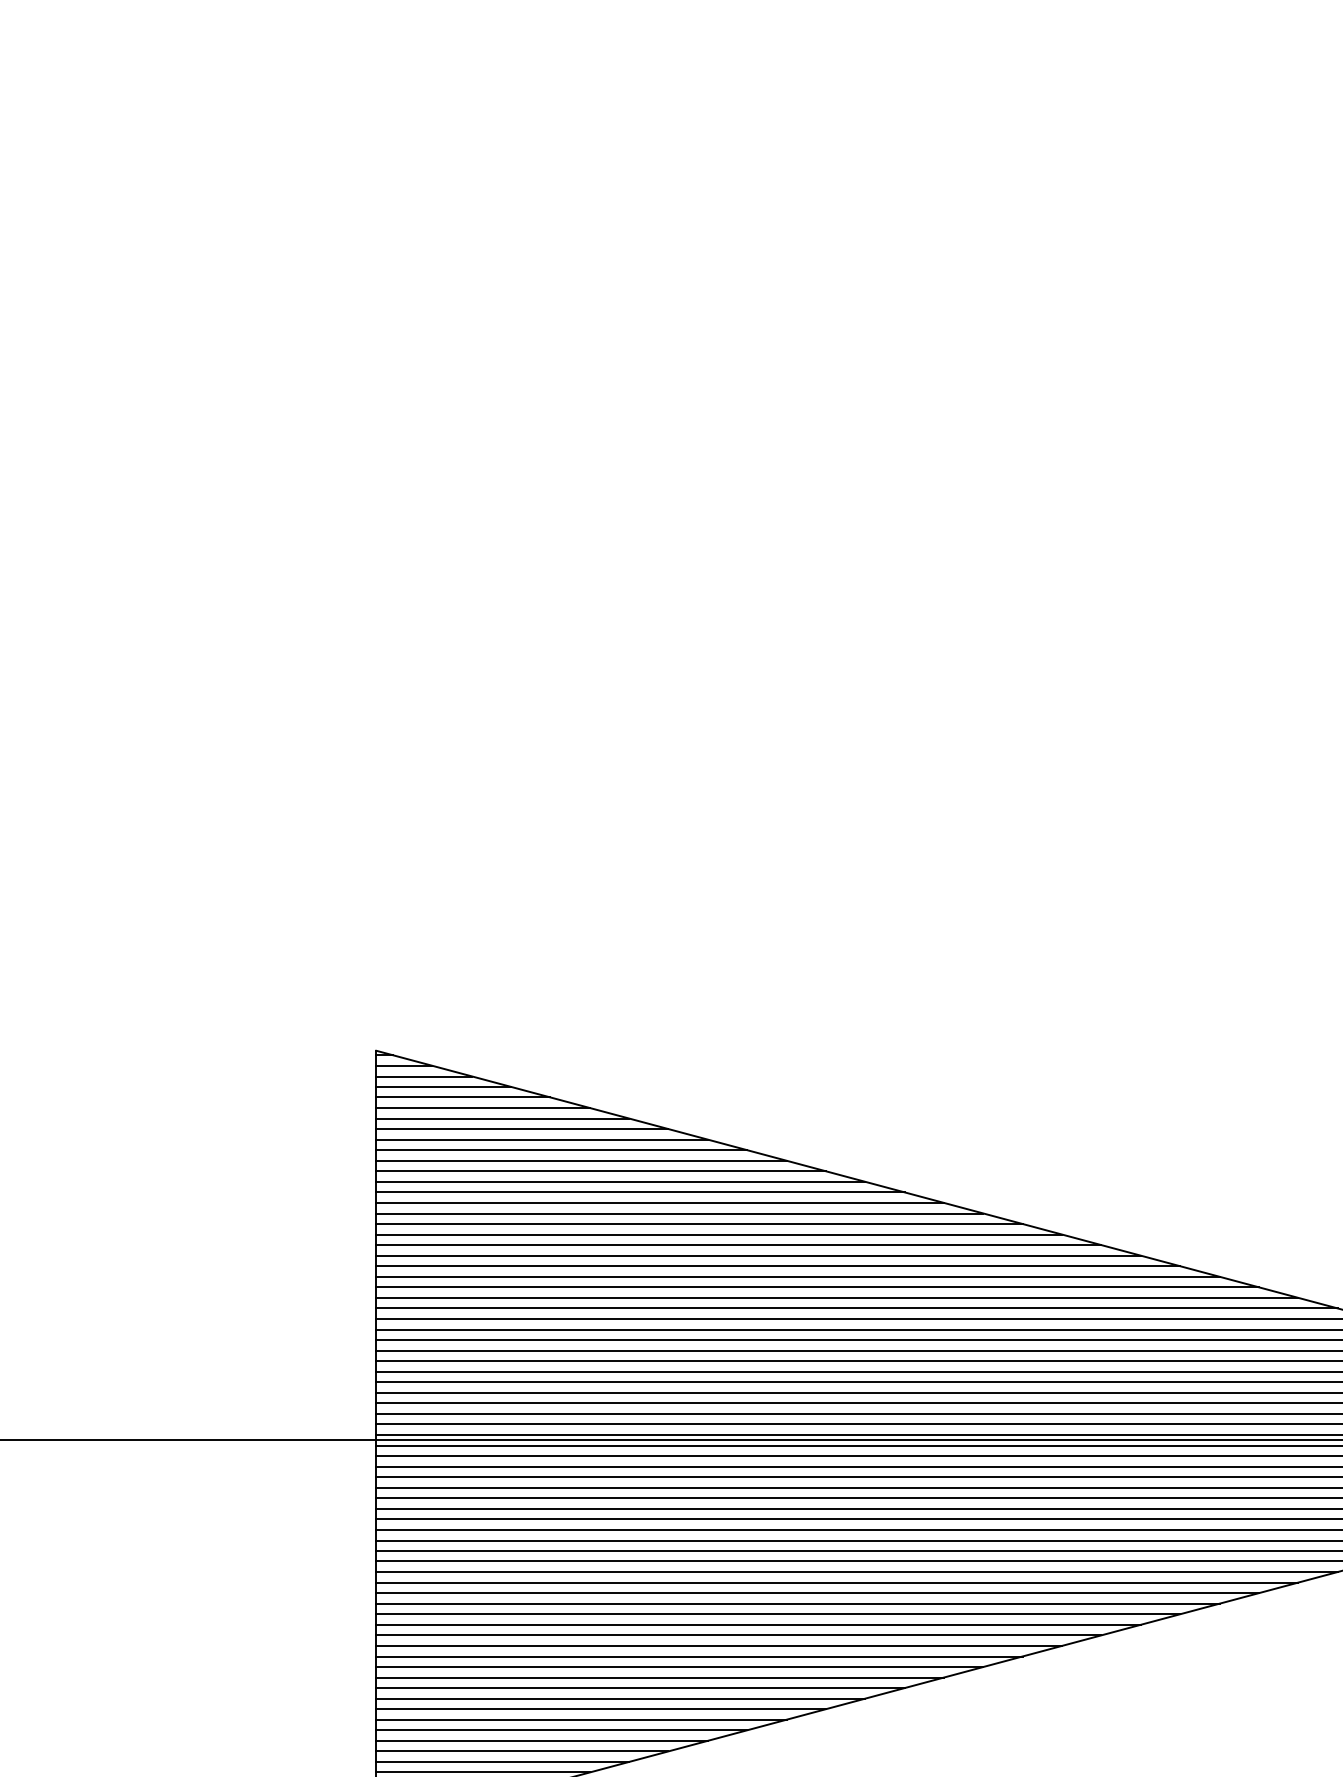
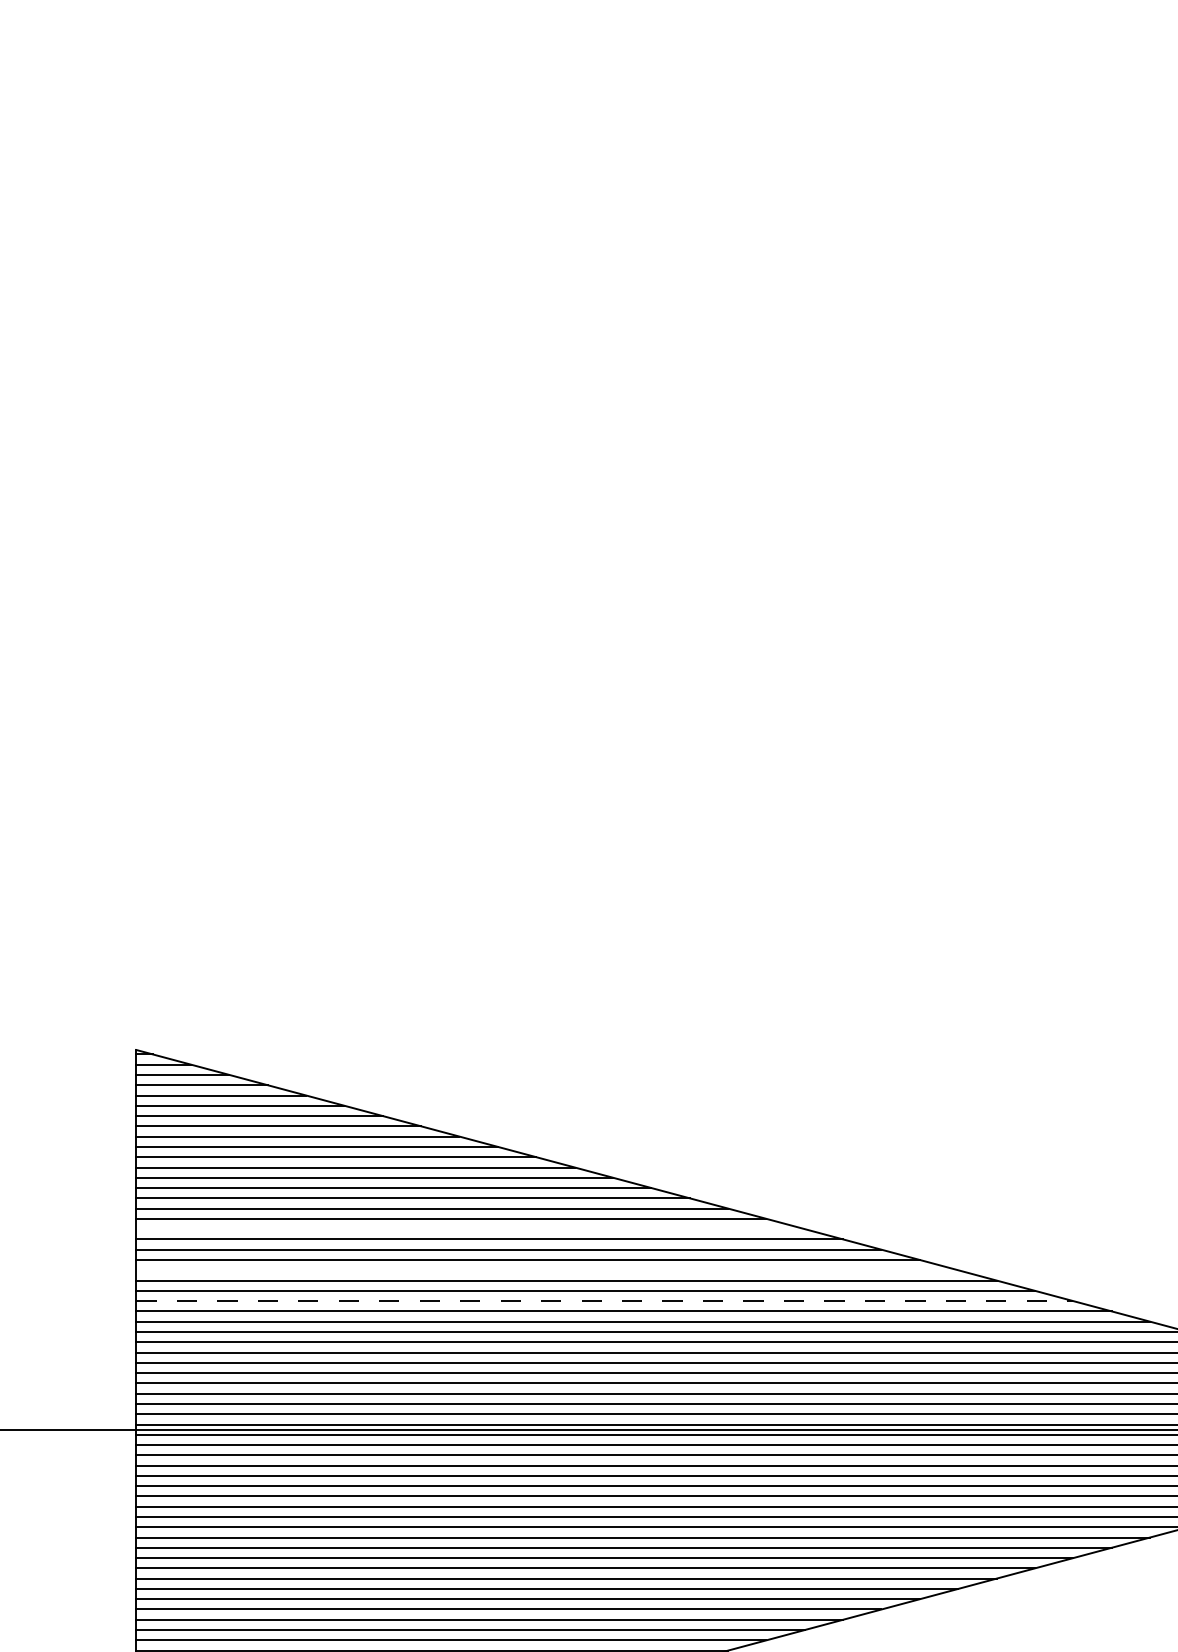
line: (719, 1234) -> (470, 1229), removed
line: (797, 1276) -> (546, 1270), removed
line: (856, 1308) -> (604, 1301), solid -> dashed

